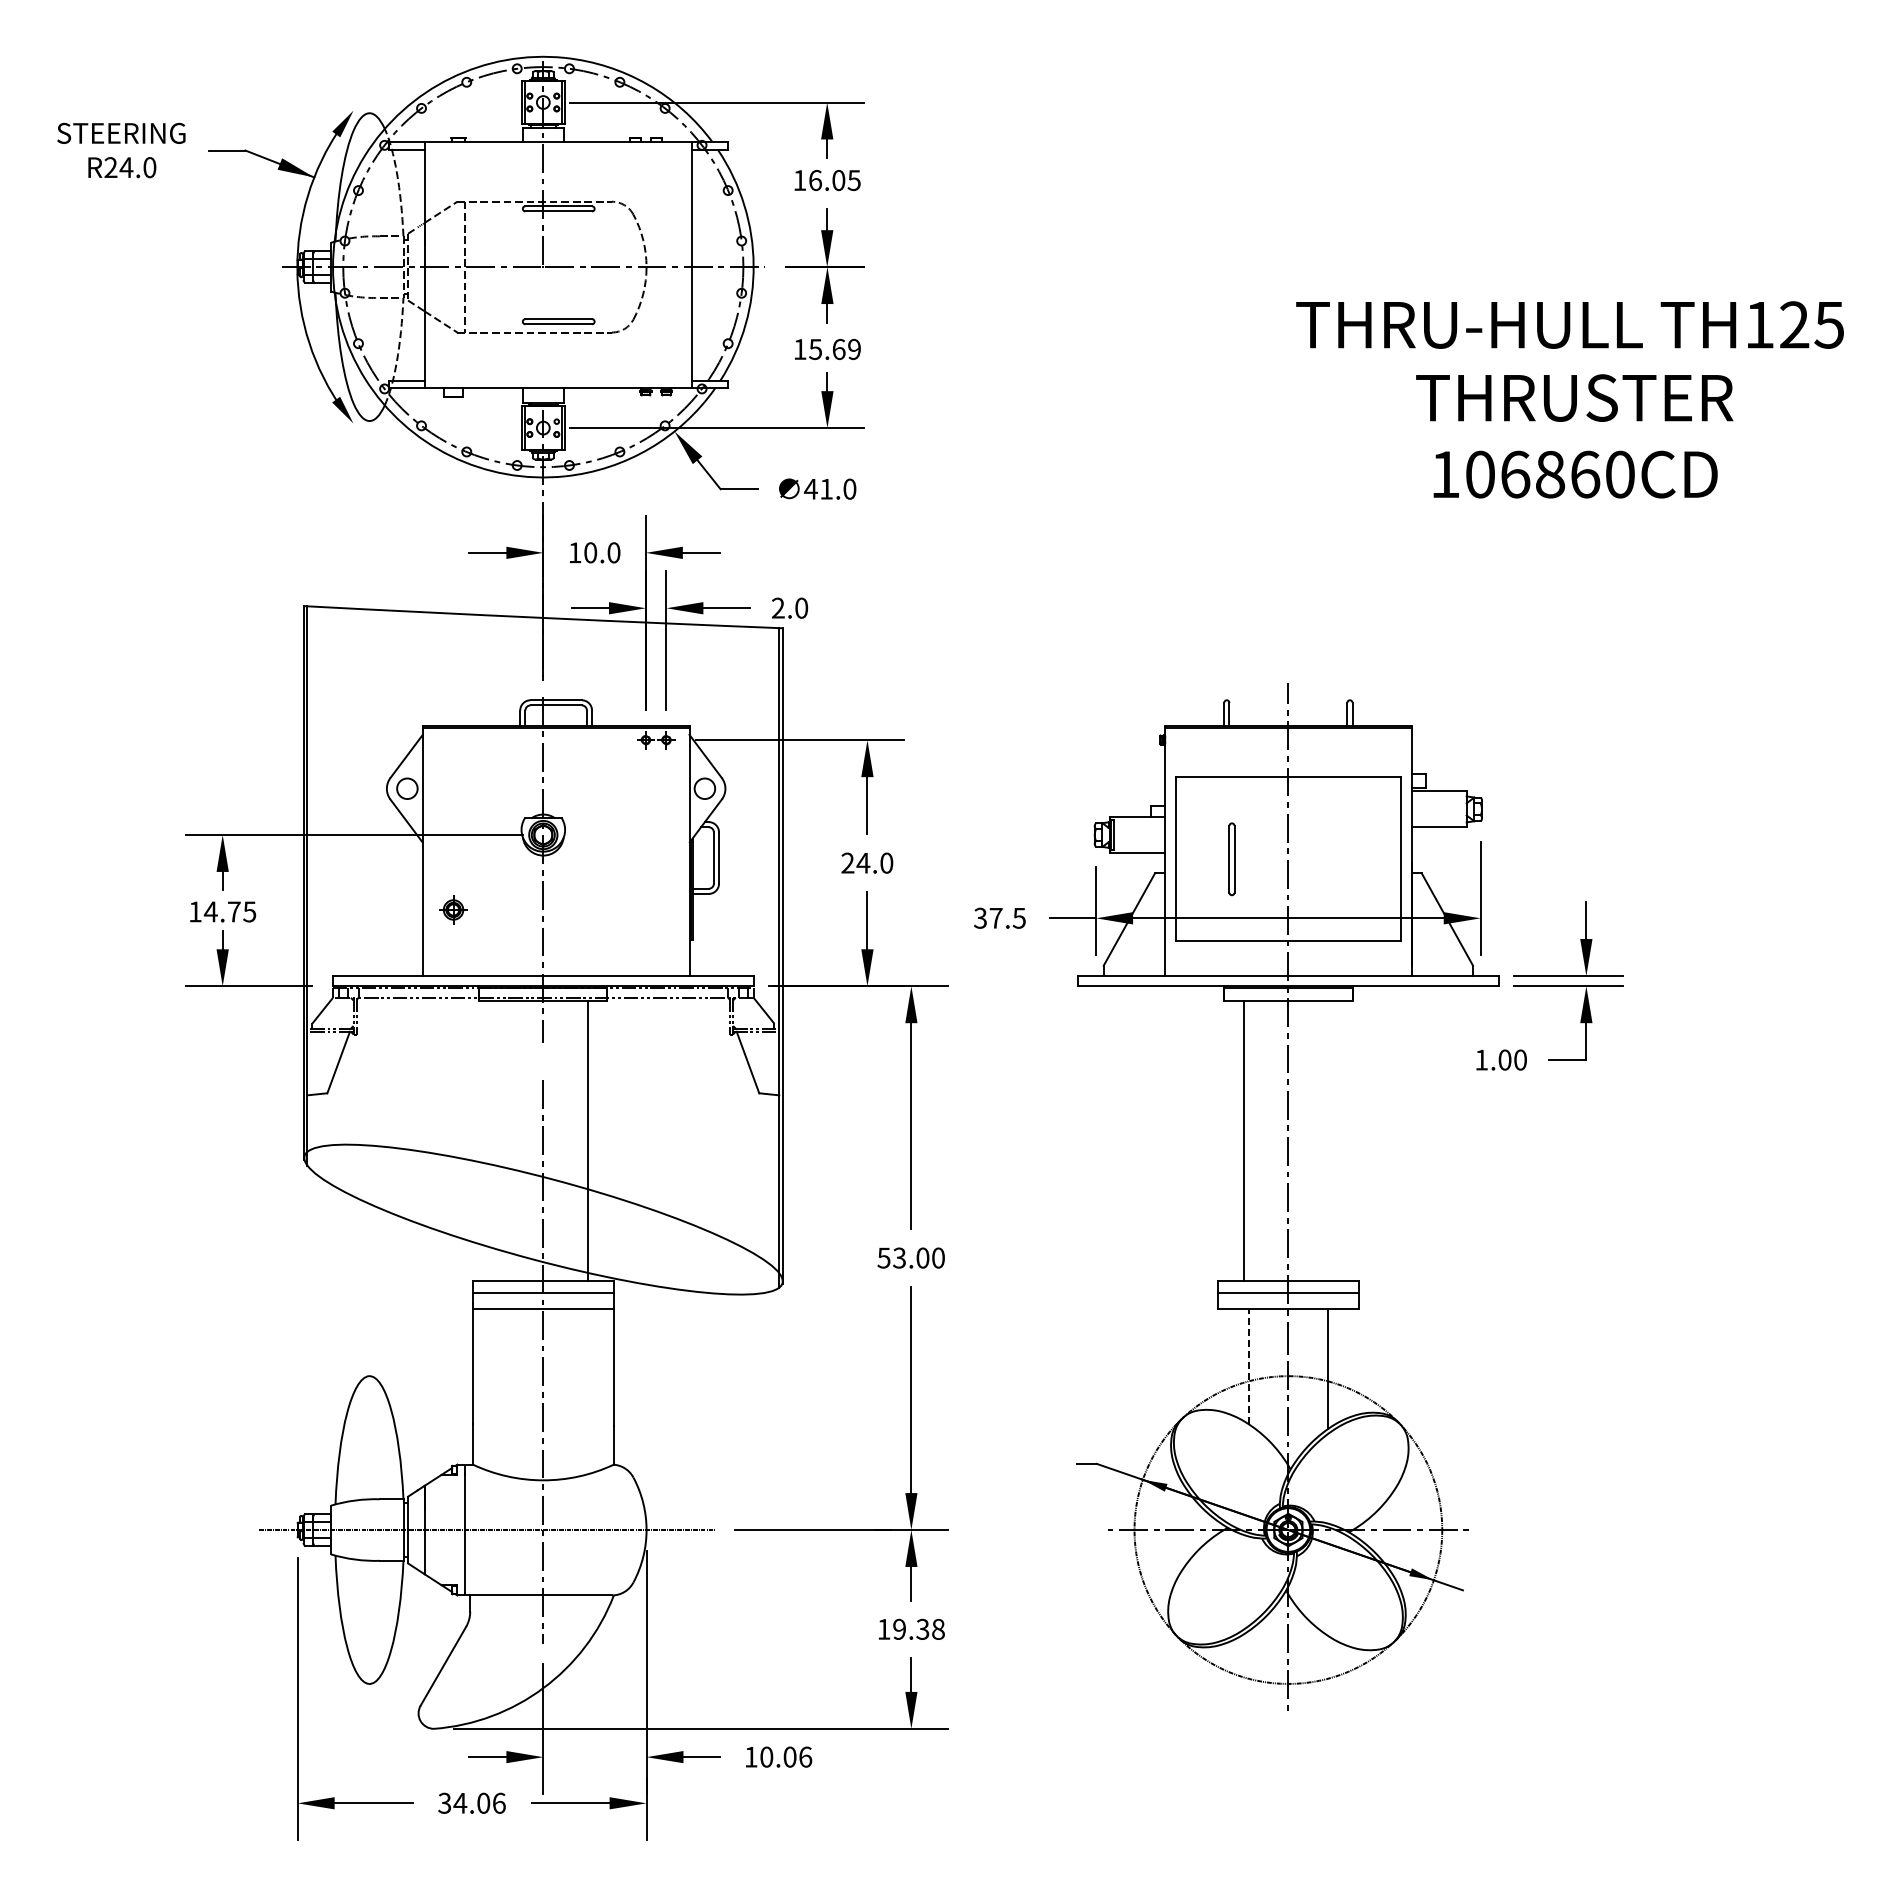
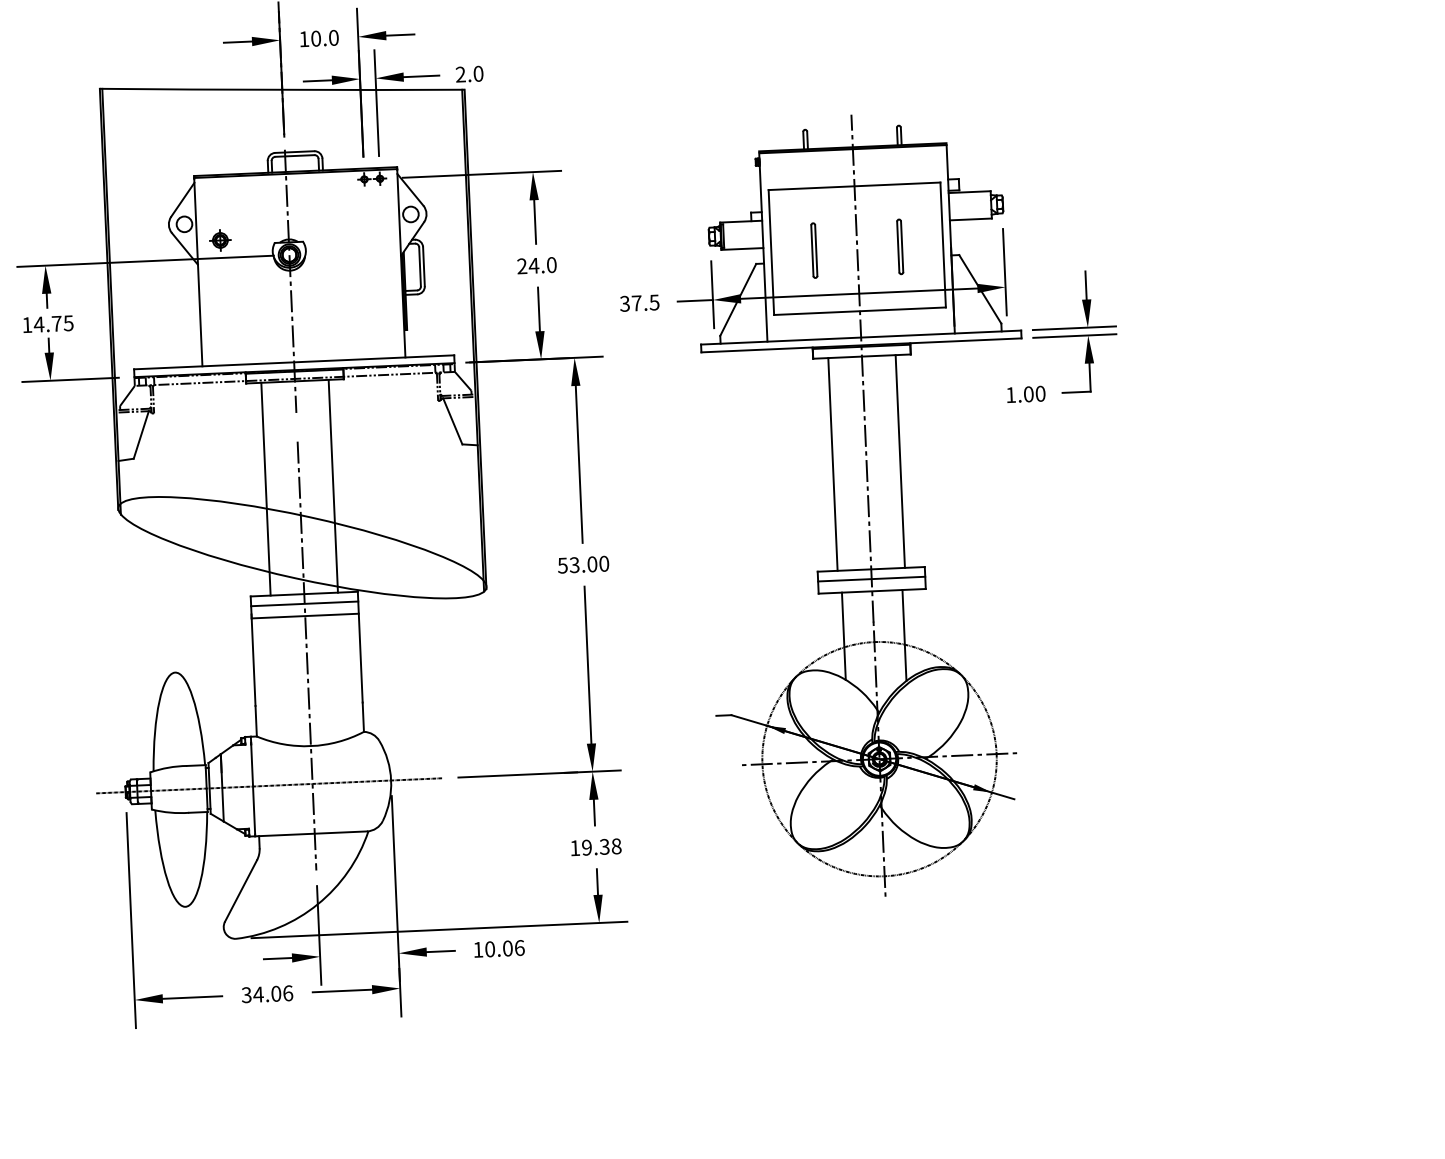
part: (1344, 859) -> (899, 247), added
part: (453, 909) -> (220, 240), moved
line: (499, 1140) -> (266, 488), added
line: (1332, 1140) -> (900, 461), added
line: (1248, 1366) -> (843, 636), dashed -> solid

